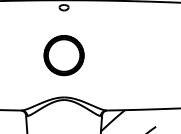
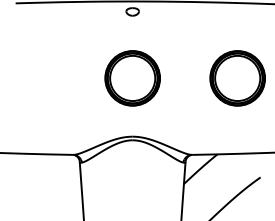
part: (139, 55) -> (237, 78), added

